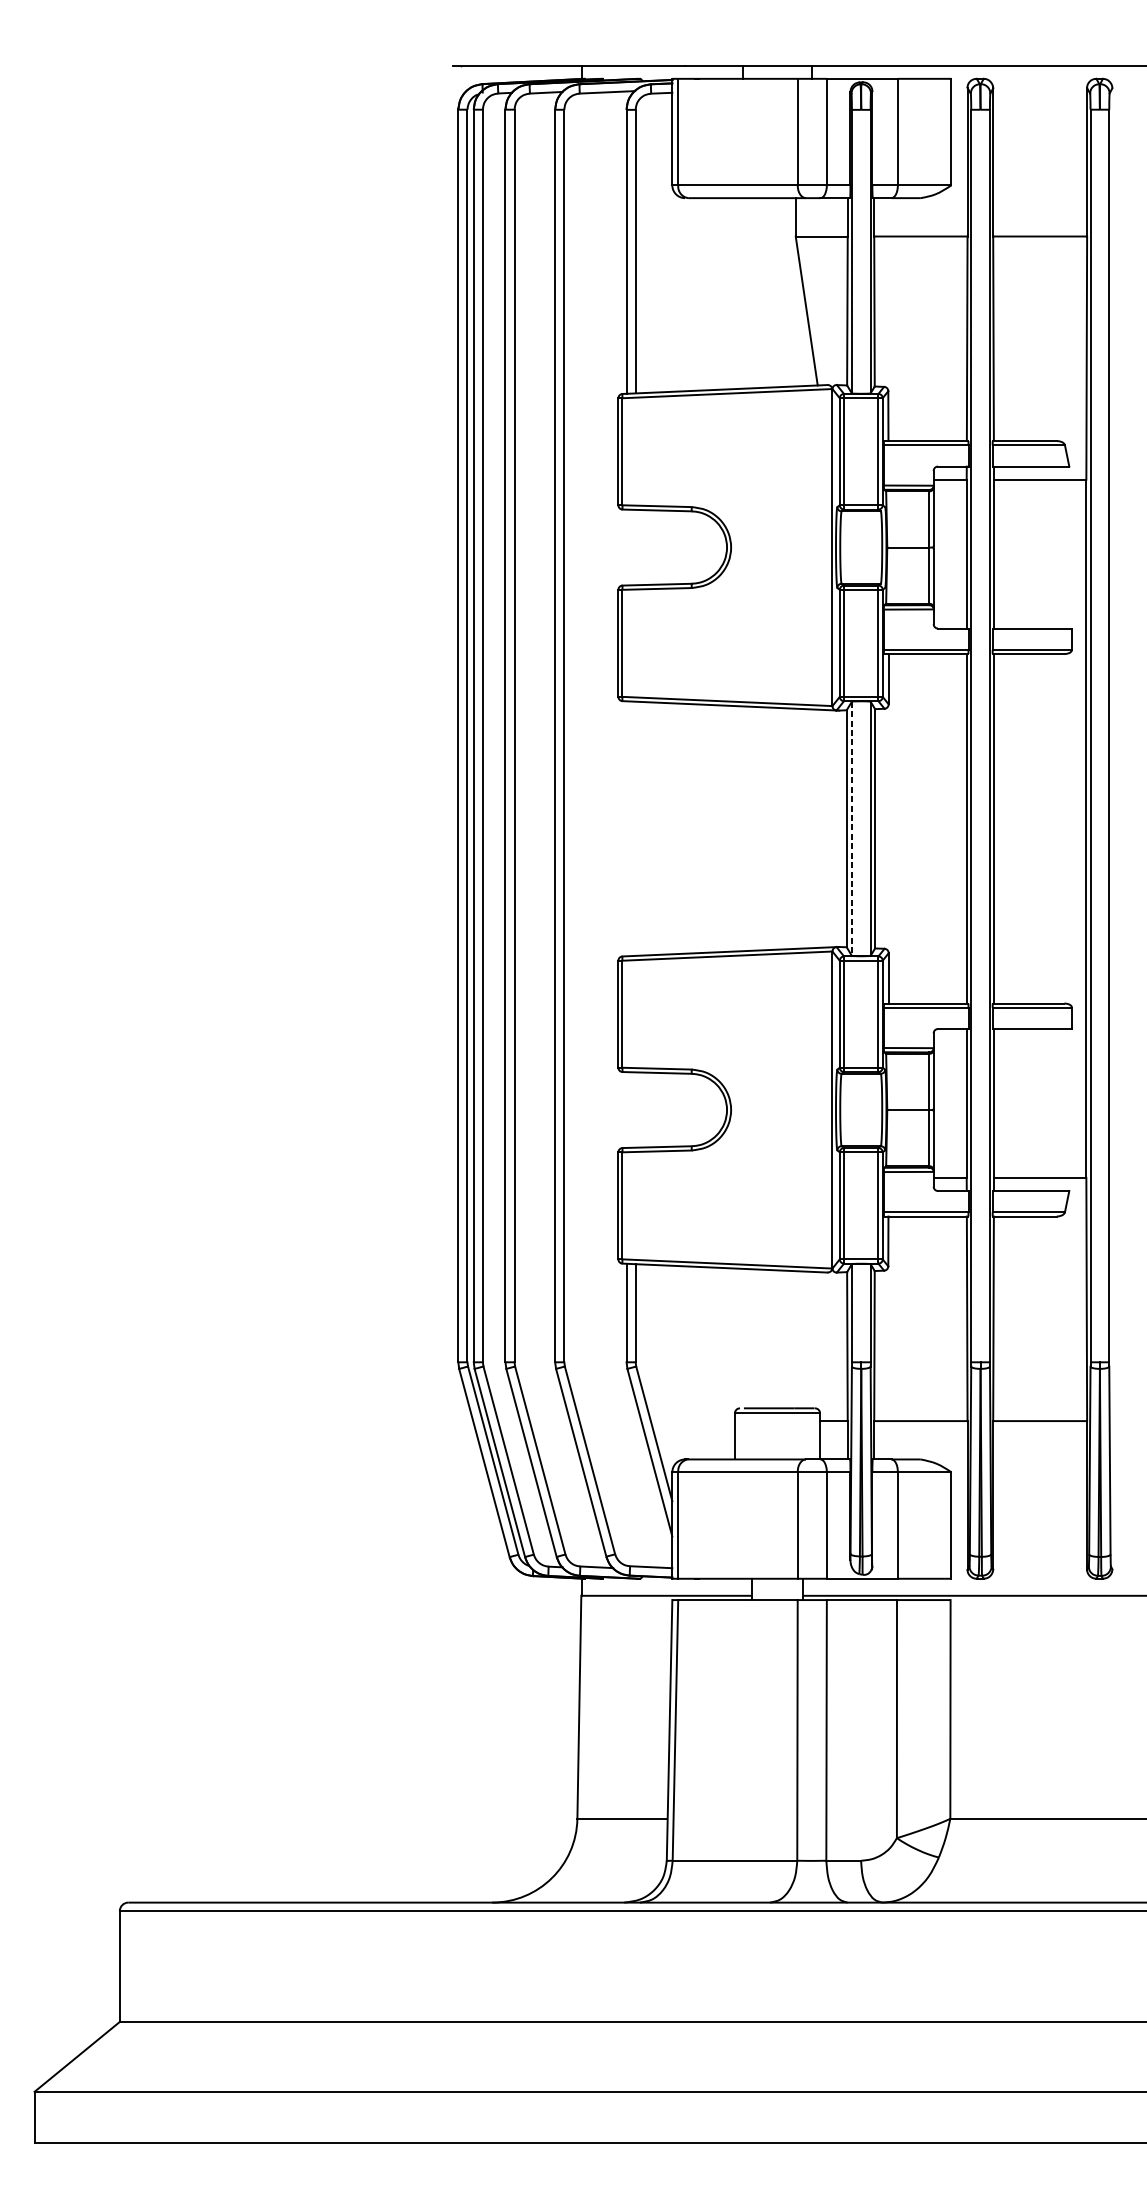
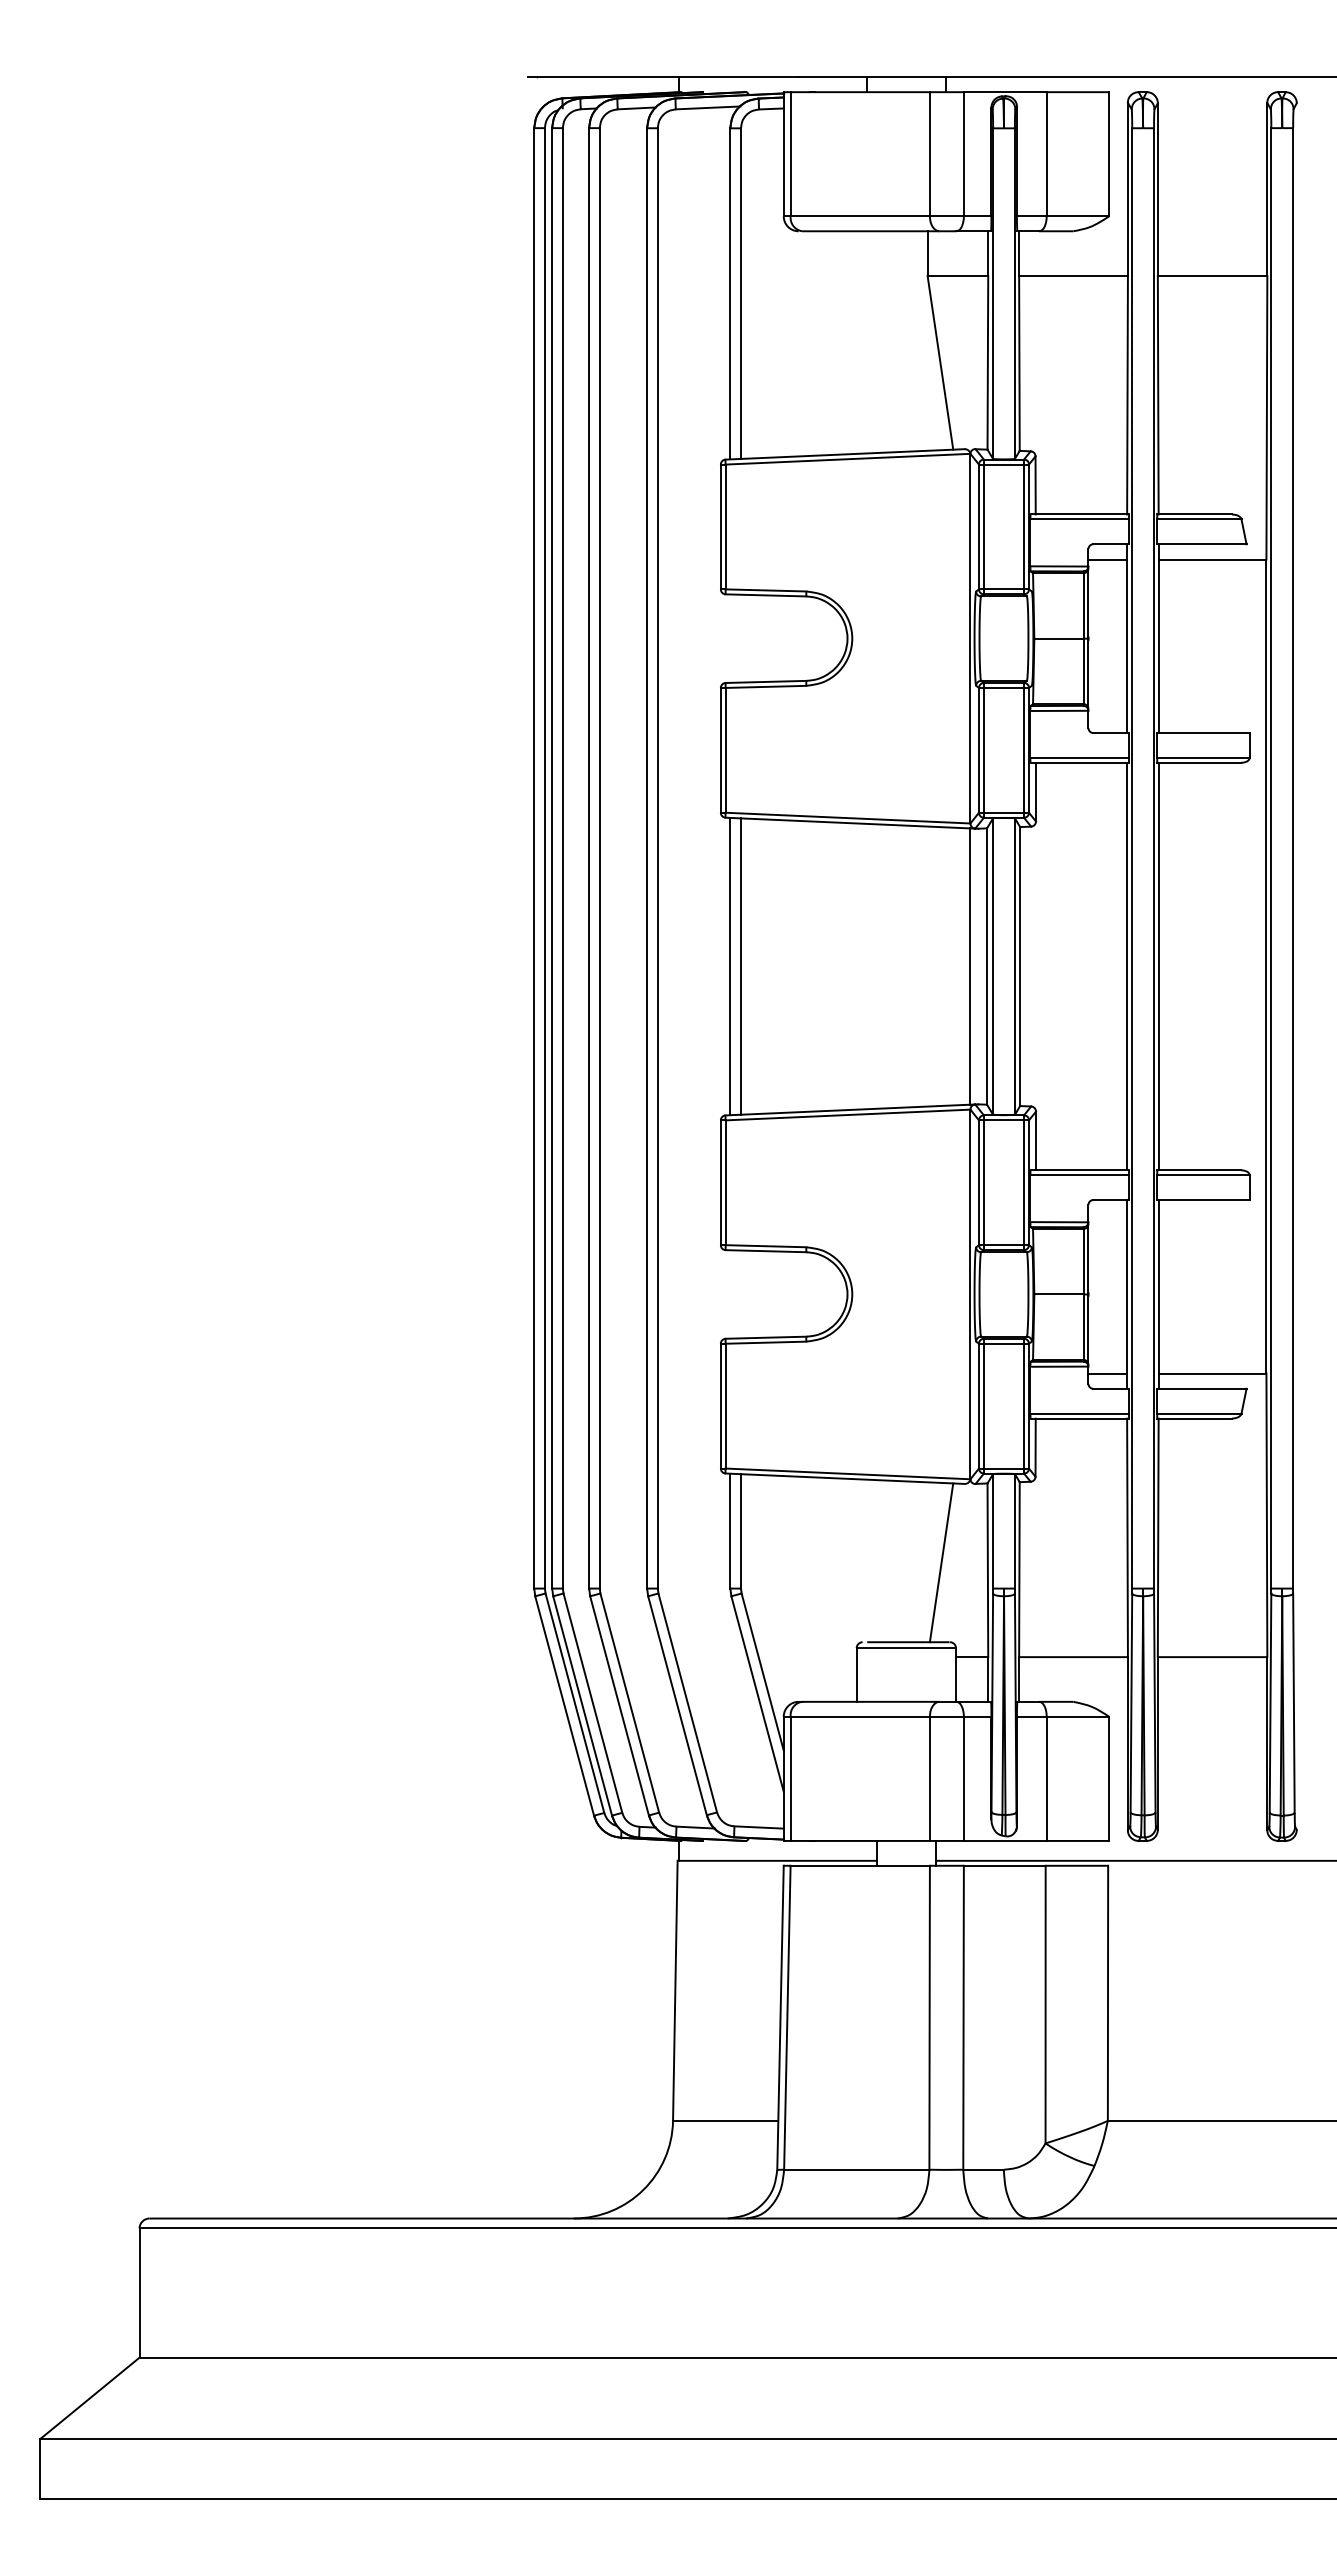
line: (626, 828) -> (730, 966), added
line: (636, 828) -> (741, 966), added
line: (831, 828) -> (969, 966), added
line: (852, 829) -> (993, 967), dashed -> solid
line: (807, 1339) -> (941, 1562), added

